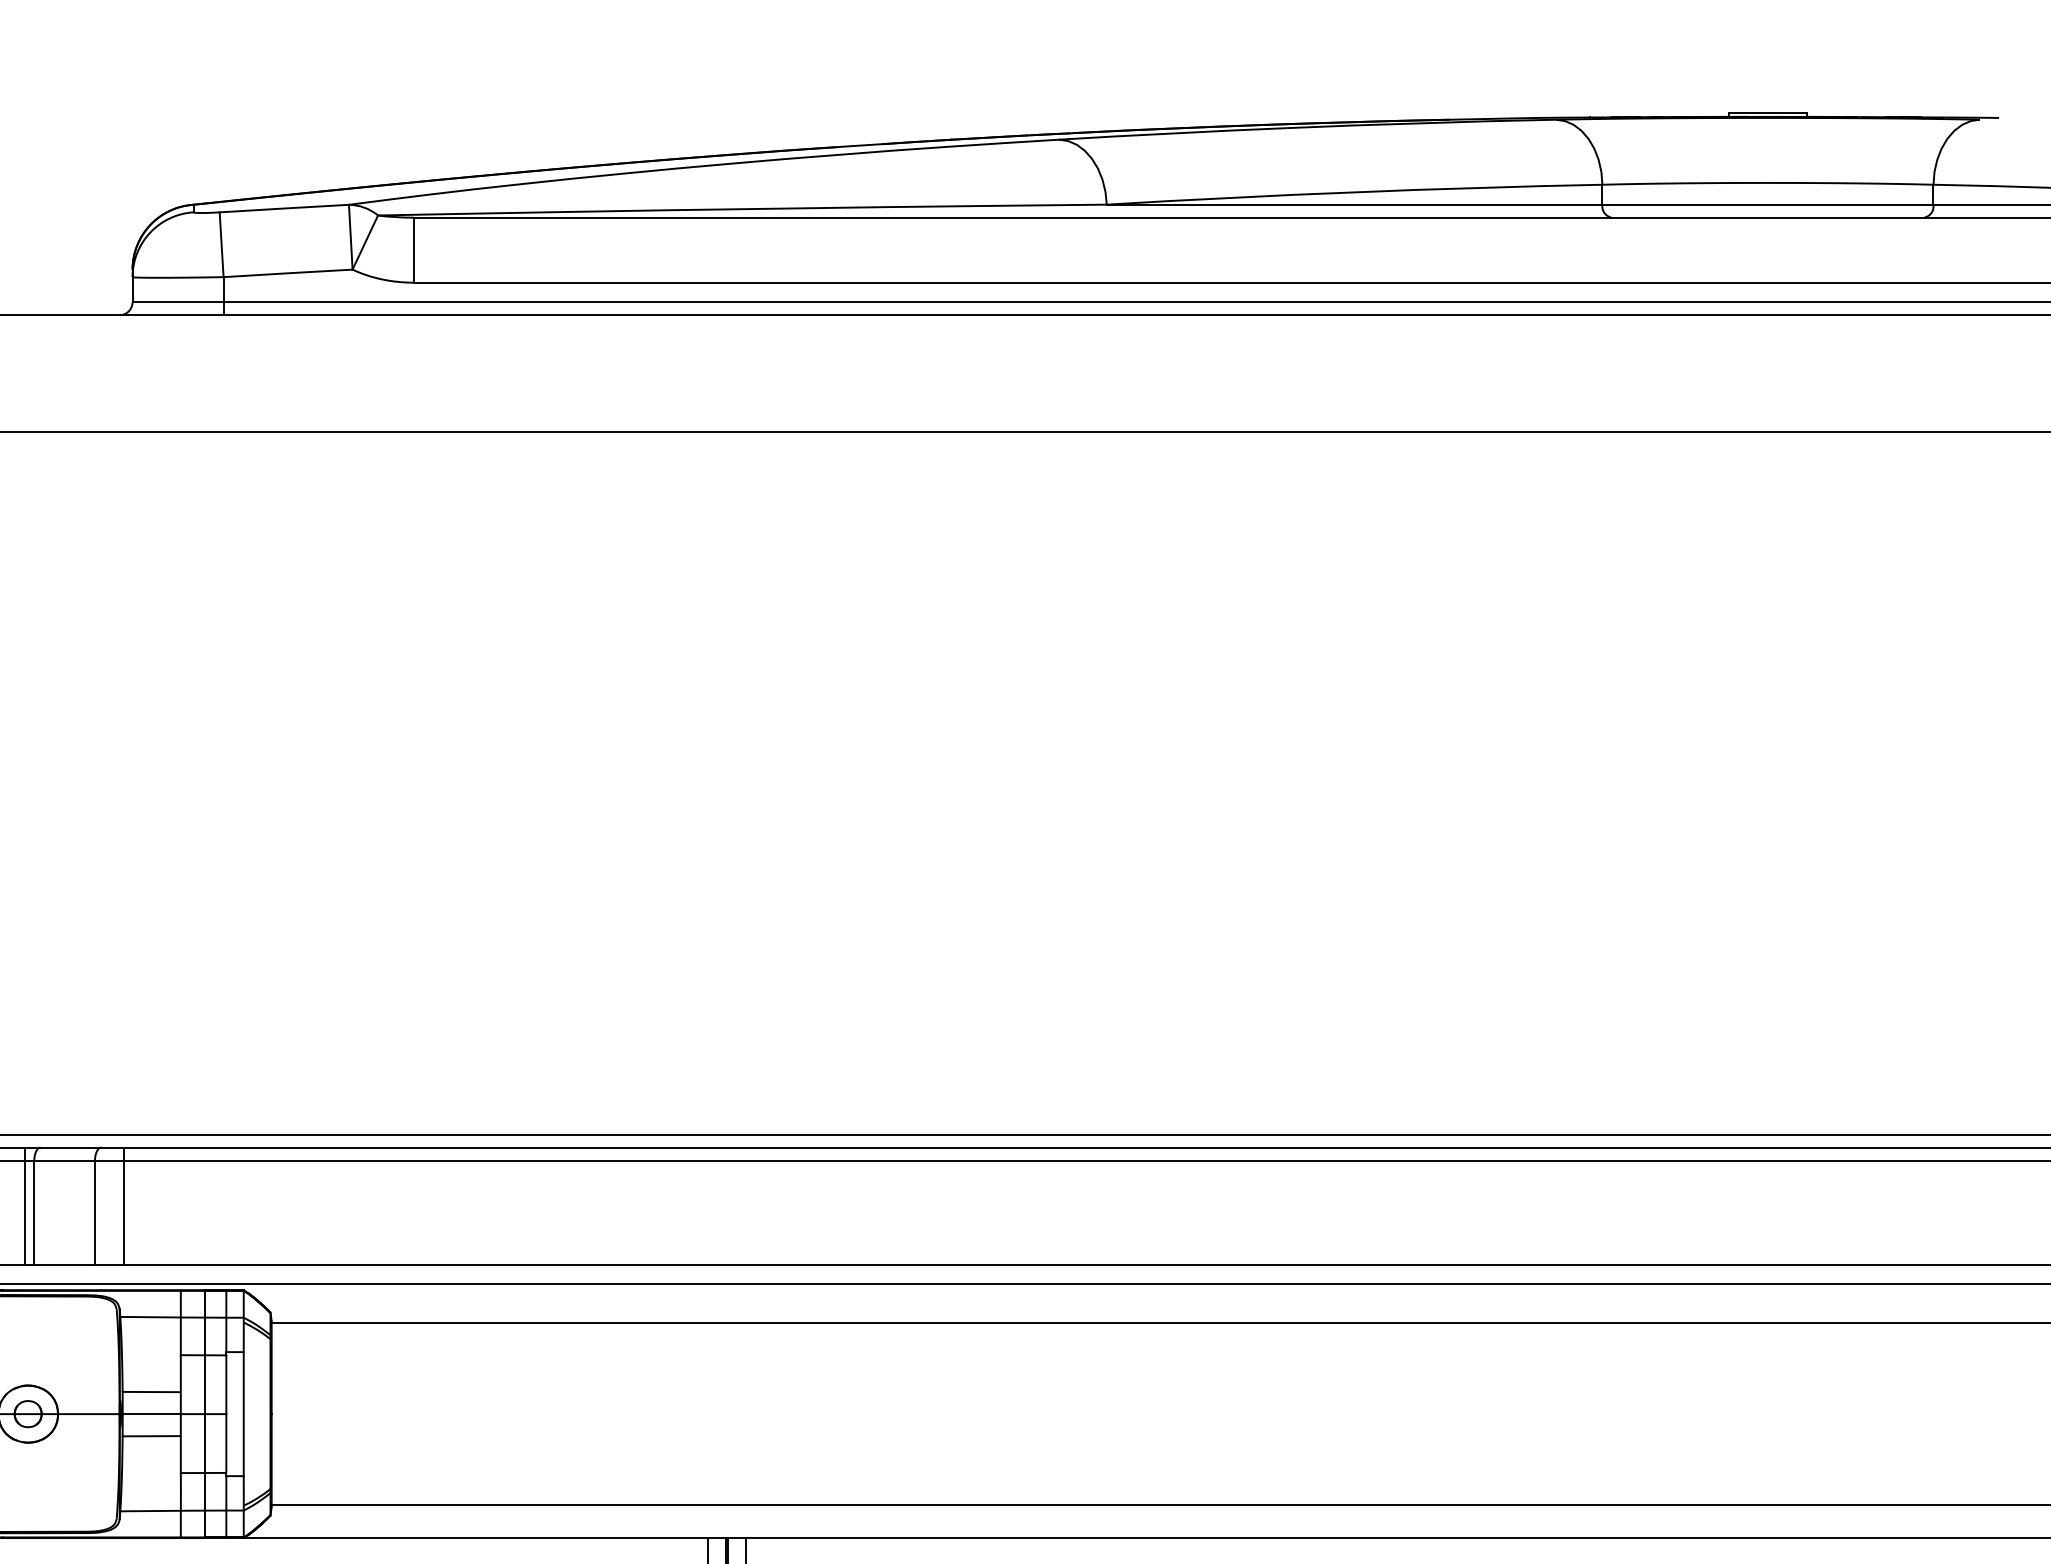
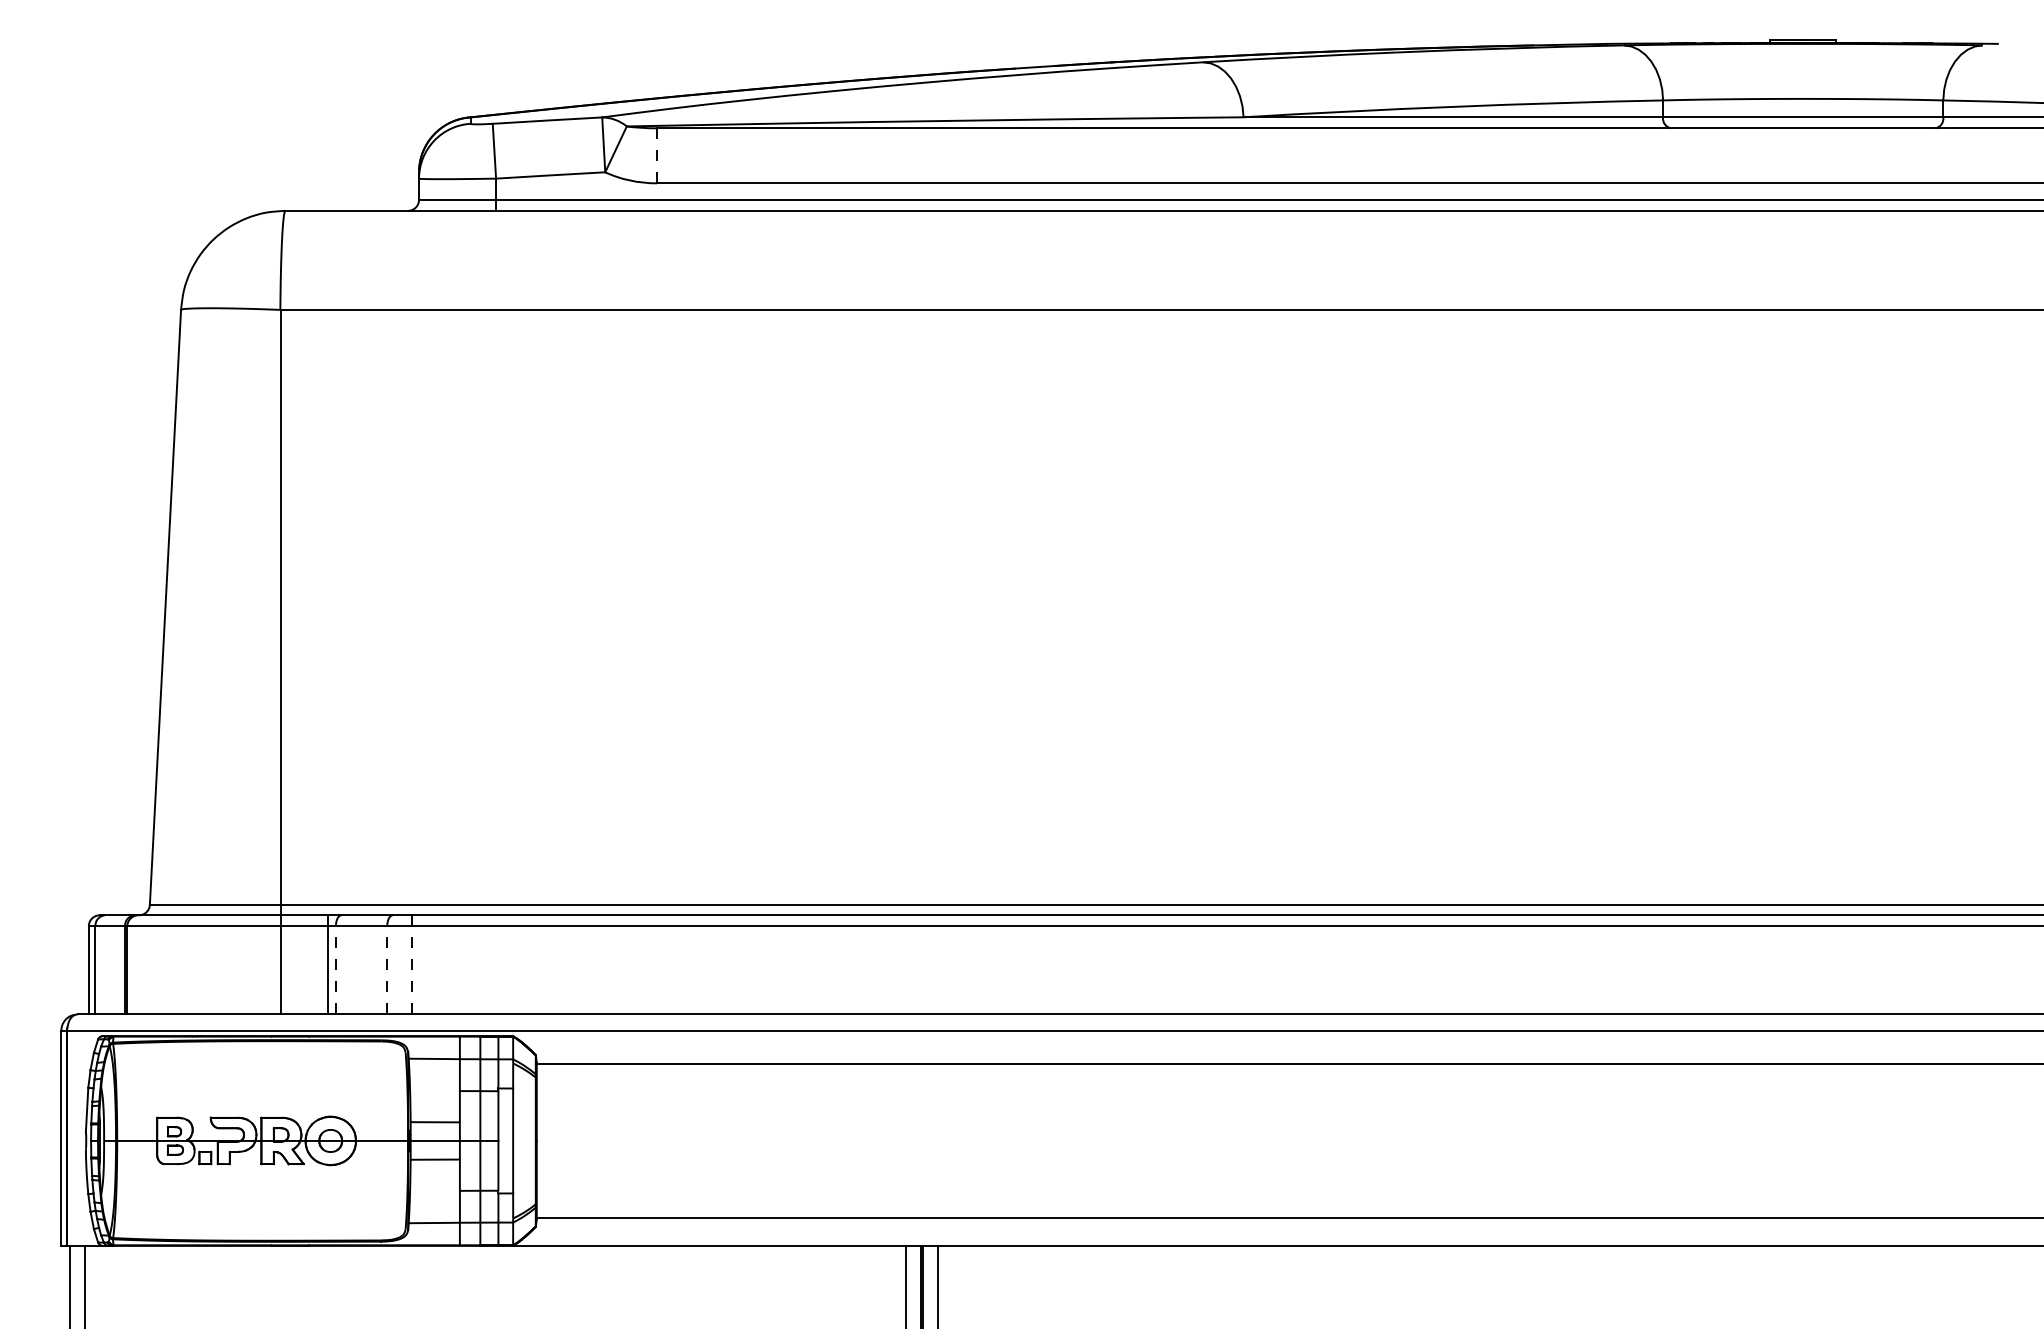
line: (413, 249) -> (656, 155), solid -> dashed
line: (33, 1211) -> (335, 969), solid -> dashed
line: (95, 1211) -> (387, 969), solid -> dashed
line: (124, 1211) -> (412, 969), solid -> dashed

